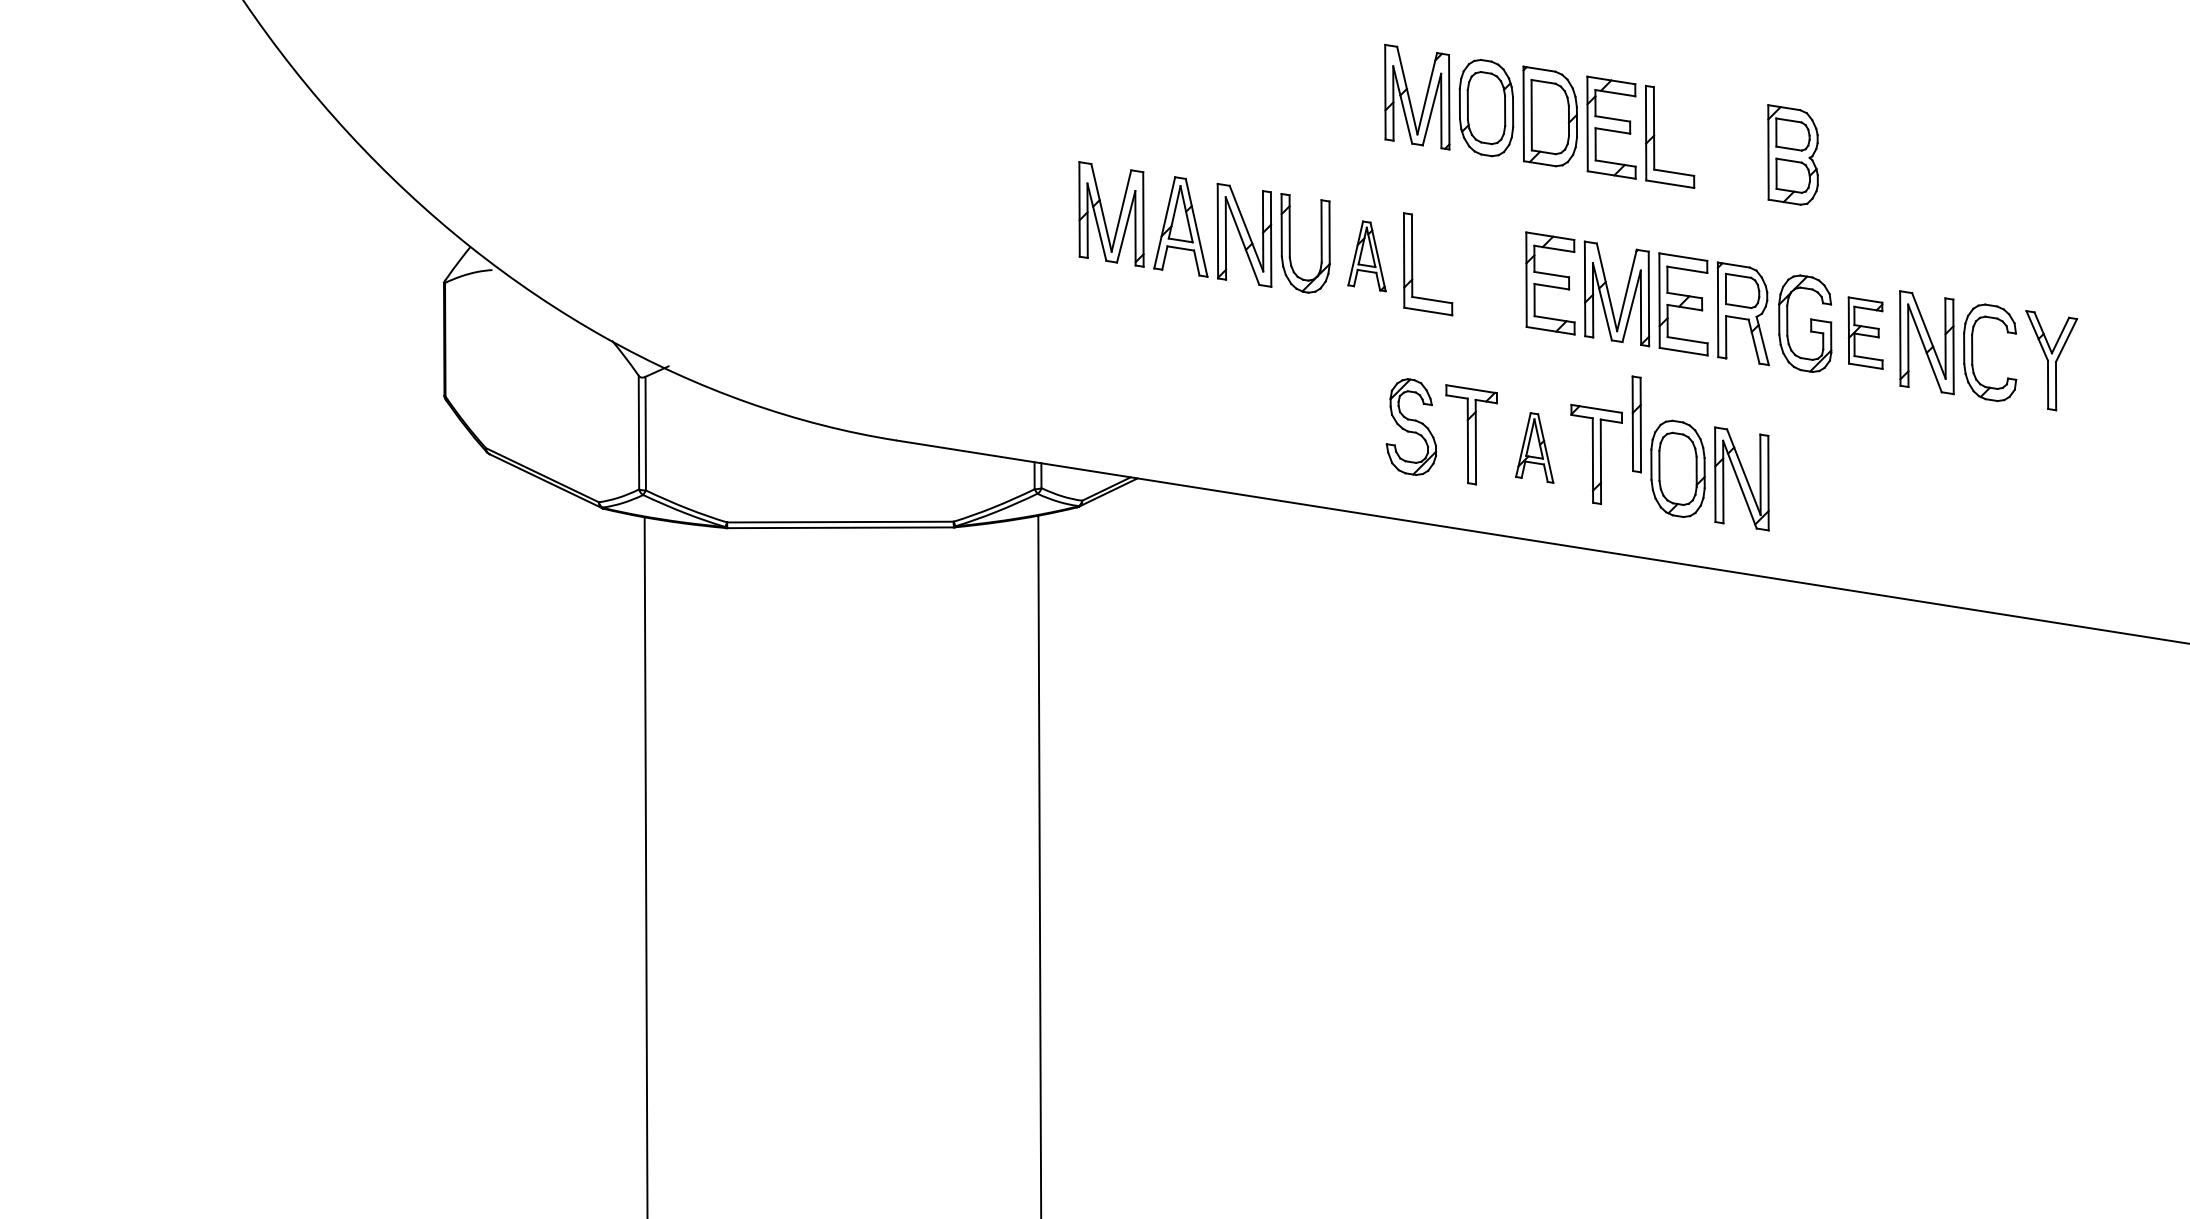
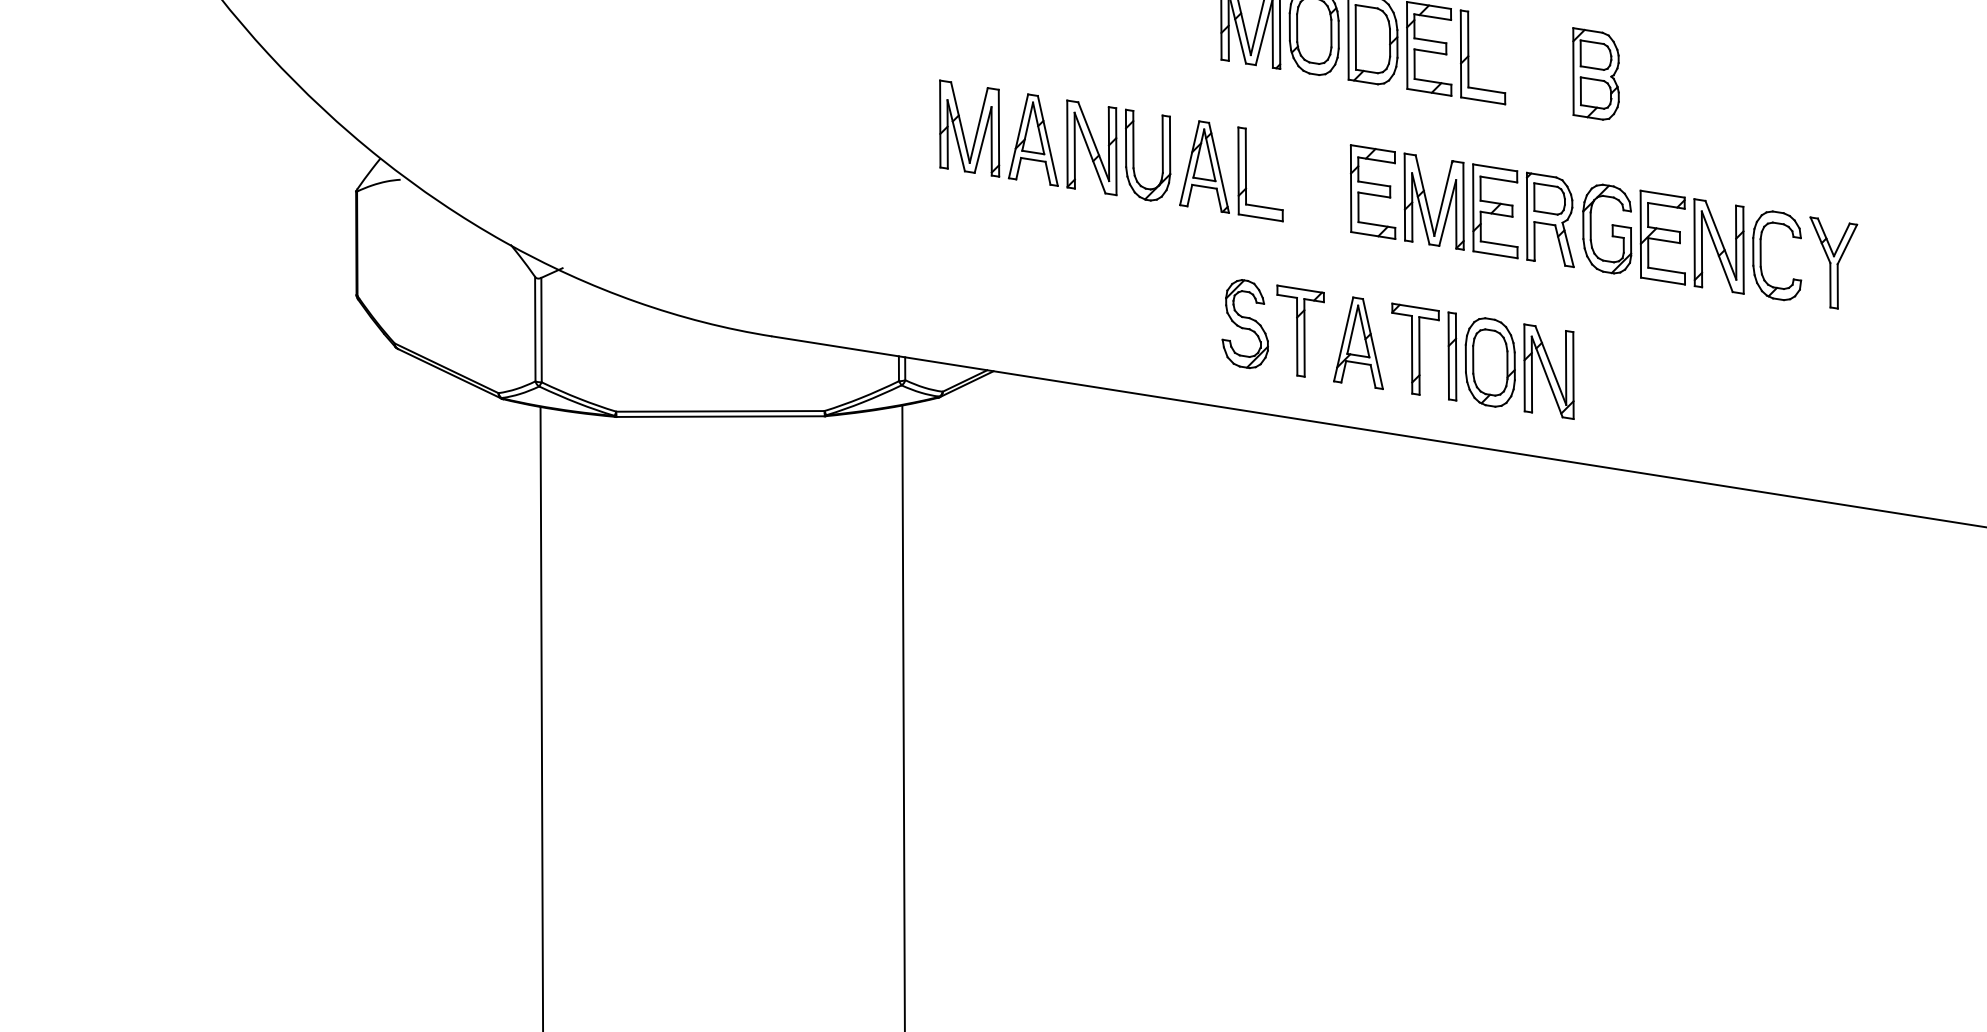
part: (1366, 256) -> (1203, 167), size x1.43
part: (1865, 333) -> (1662, 238), size x1.43
part: (1636, 424) -> (1452, 356), moved
part: (1534, 447) -> (1358, 342), size x1.43

